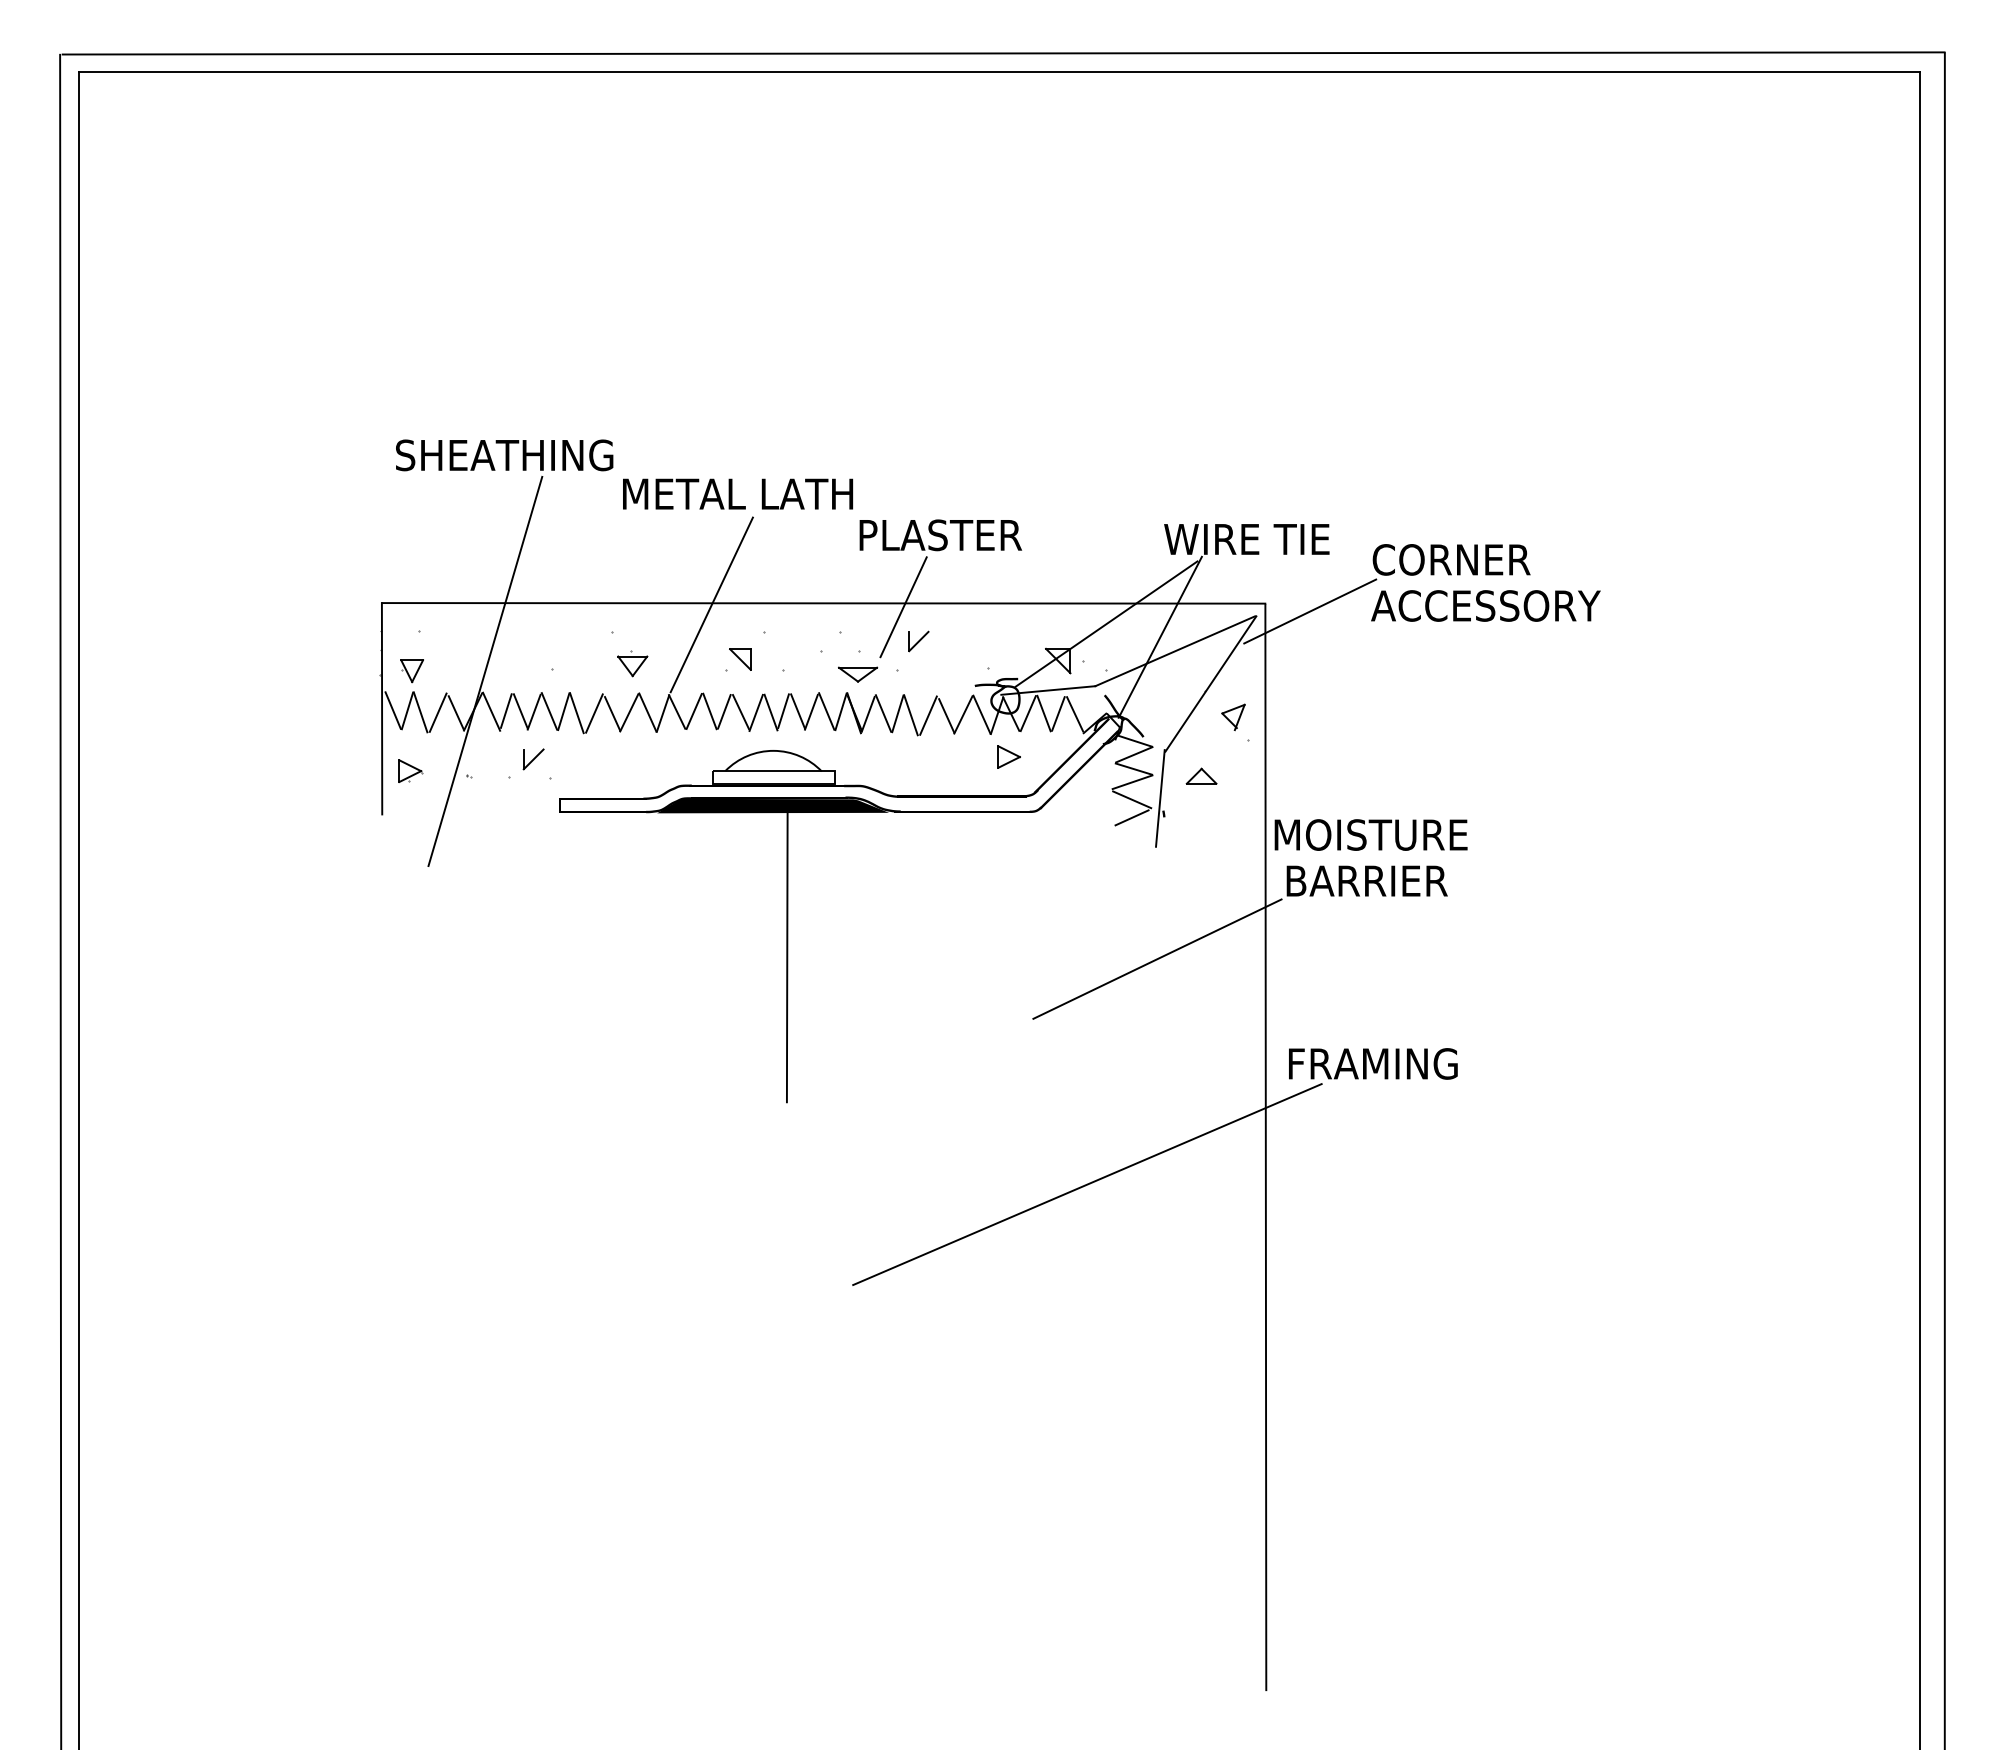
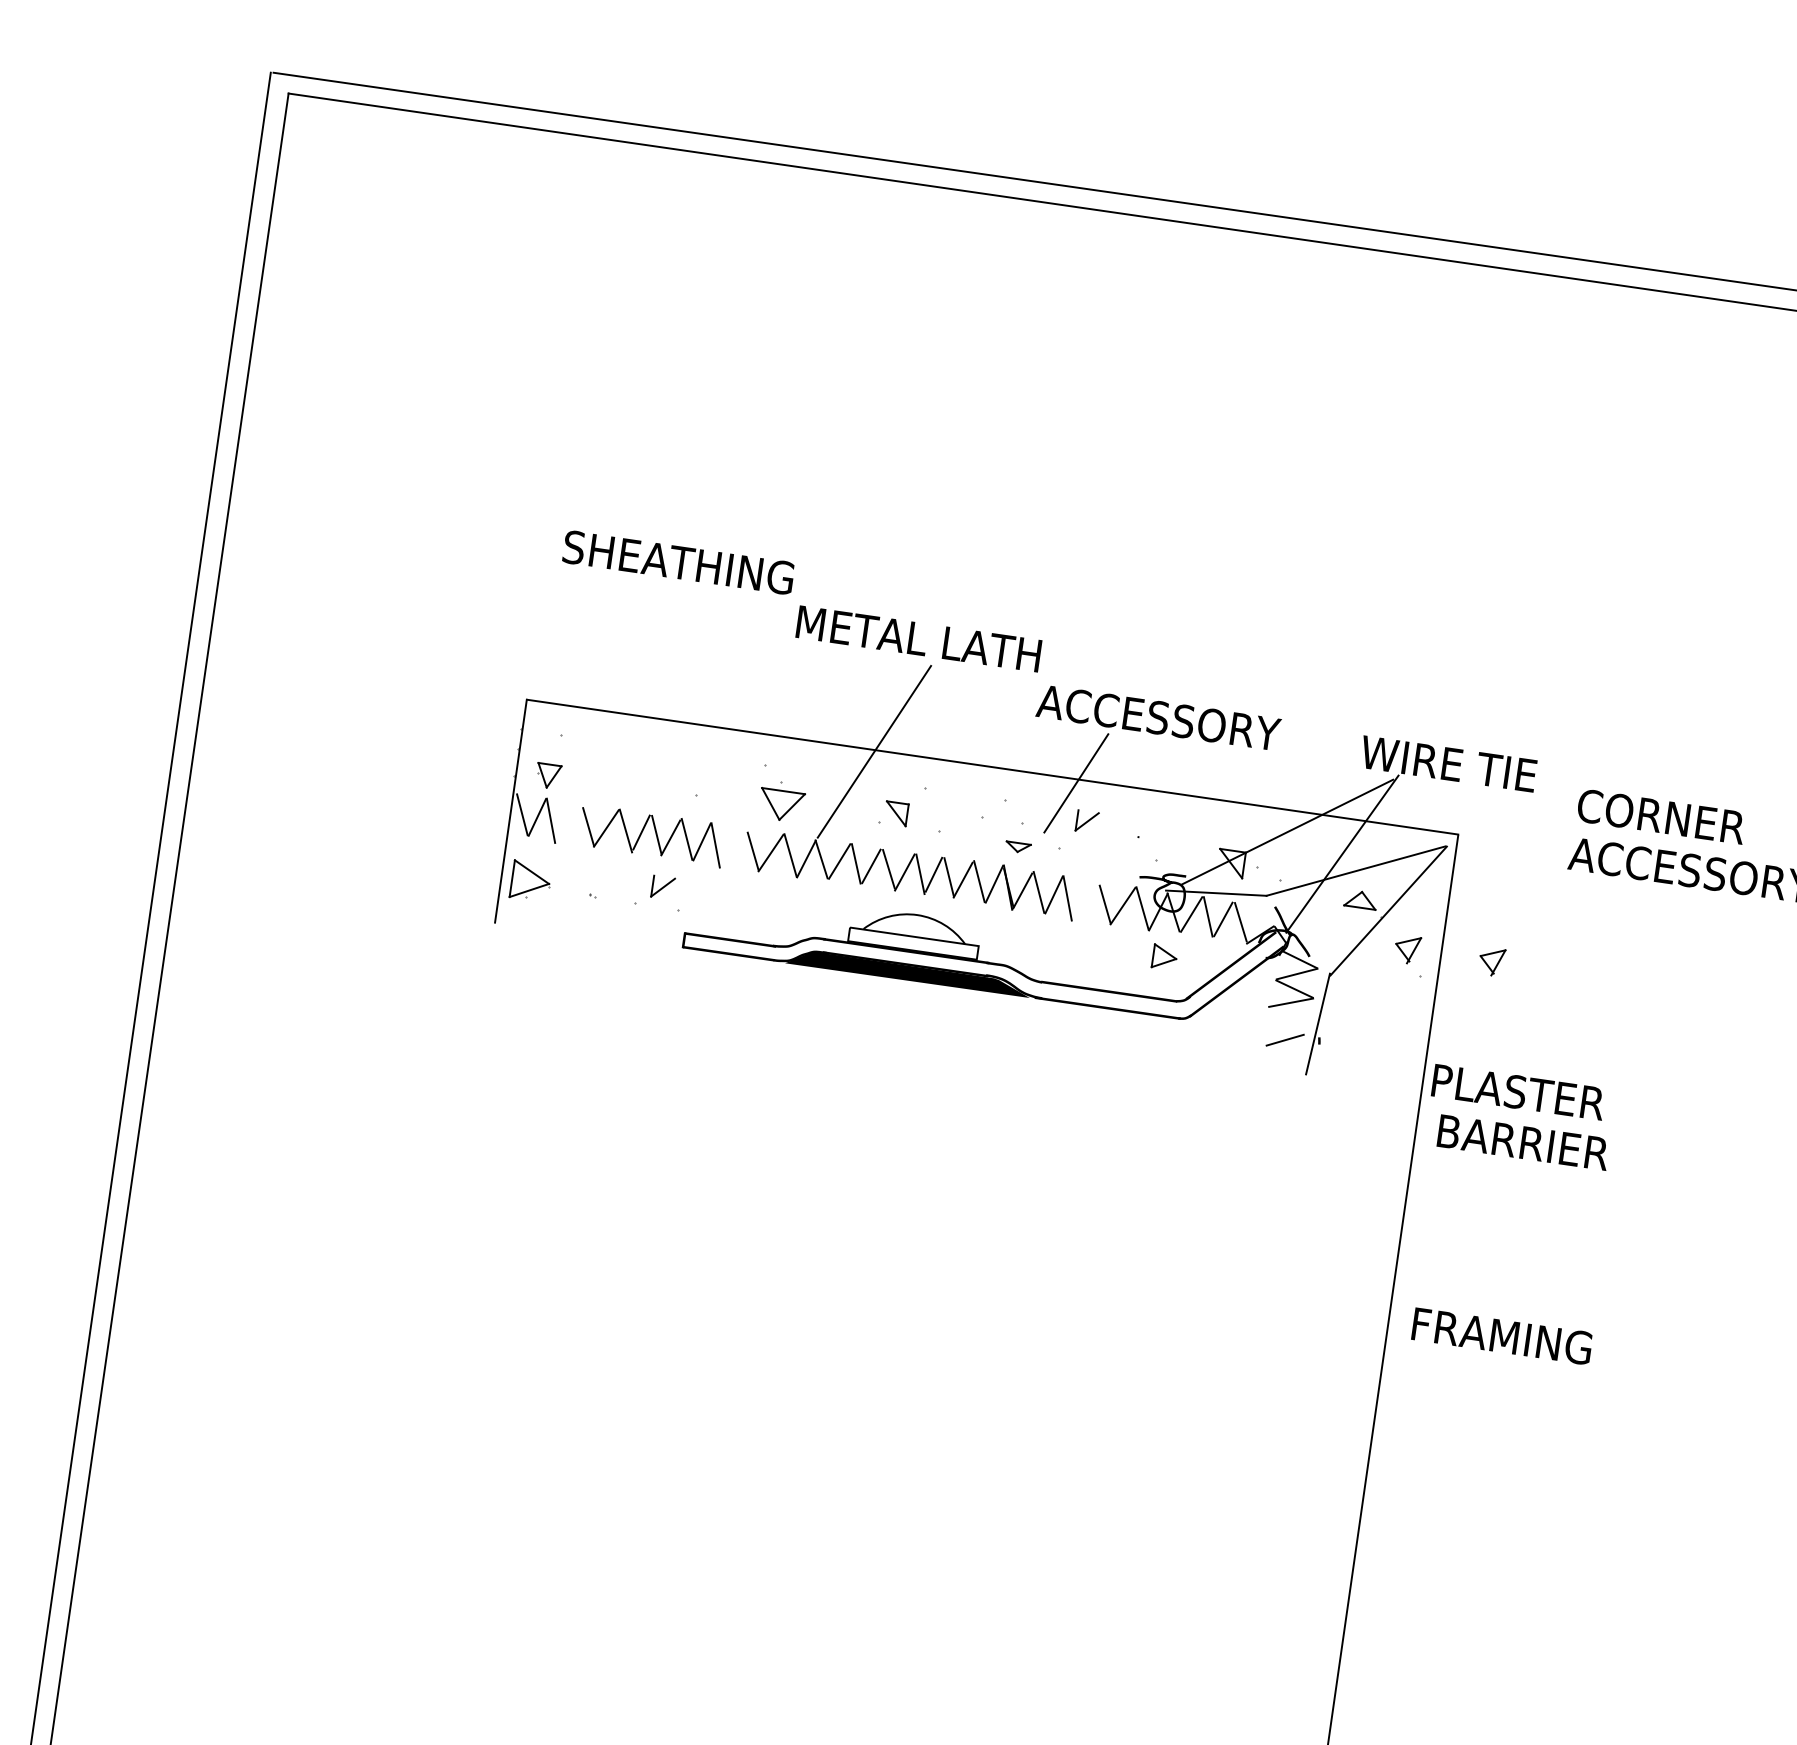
text: (971, 535) -> (1158, 718), PLASTER -> ACCESSORY
line: (1310, 611) -> (1504, 849), removed
part: (632, 663) -> (781, 801), size x1.4
line: (485, 671) -> (625, 787), removed
part: (858, 674) -> (1018, 847), size x0.6
line: (437, 712) -> (568, 823), removed
line: (594, 713) -> (734, 848), removed
line: (928, 715) -> (1086, 901), removed
part: (1313, 717) -> (1491, 961), added
part: (410, 770) -> (531, 880), size x1.6
part: (1201, 775) -> (1360, 898), moved
line: (1132, 799) -> (1288, 1020), removed
text: (1372, 834) -> (1536, 1094), MOISTURE -> PLASTER
line: (786, 952) -> (900, 1129), removed
line: (1157, 958) -> (1290, 1192), removed
line: (1087, 1184) -> (1182, 1420), removed

